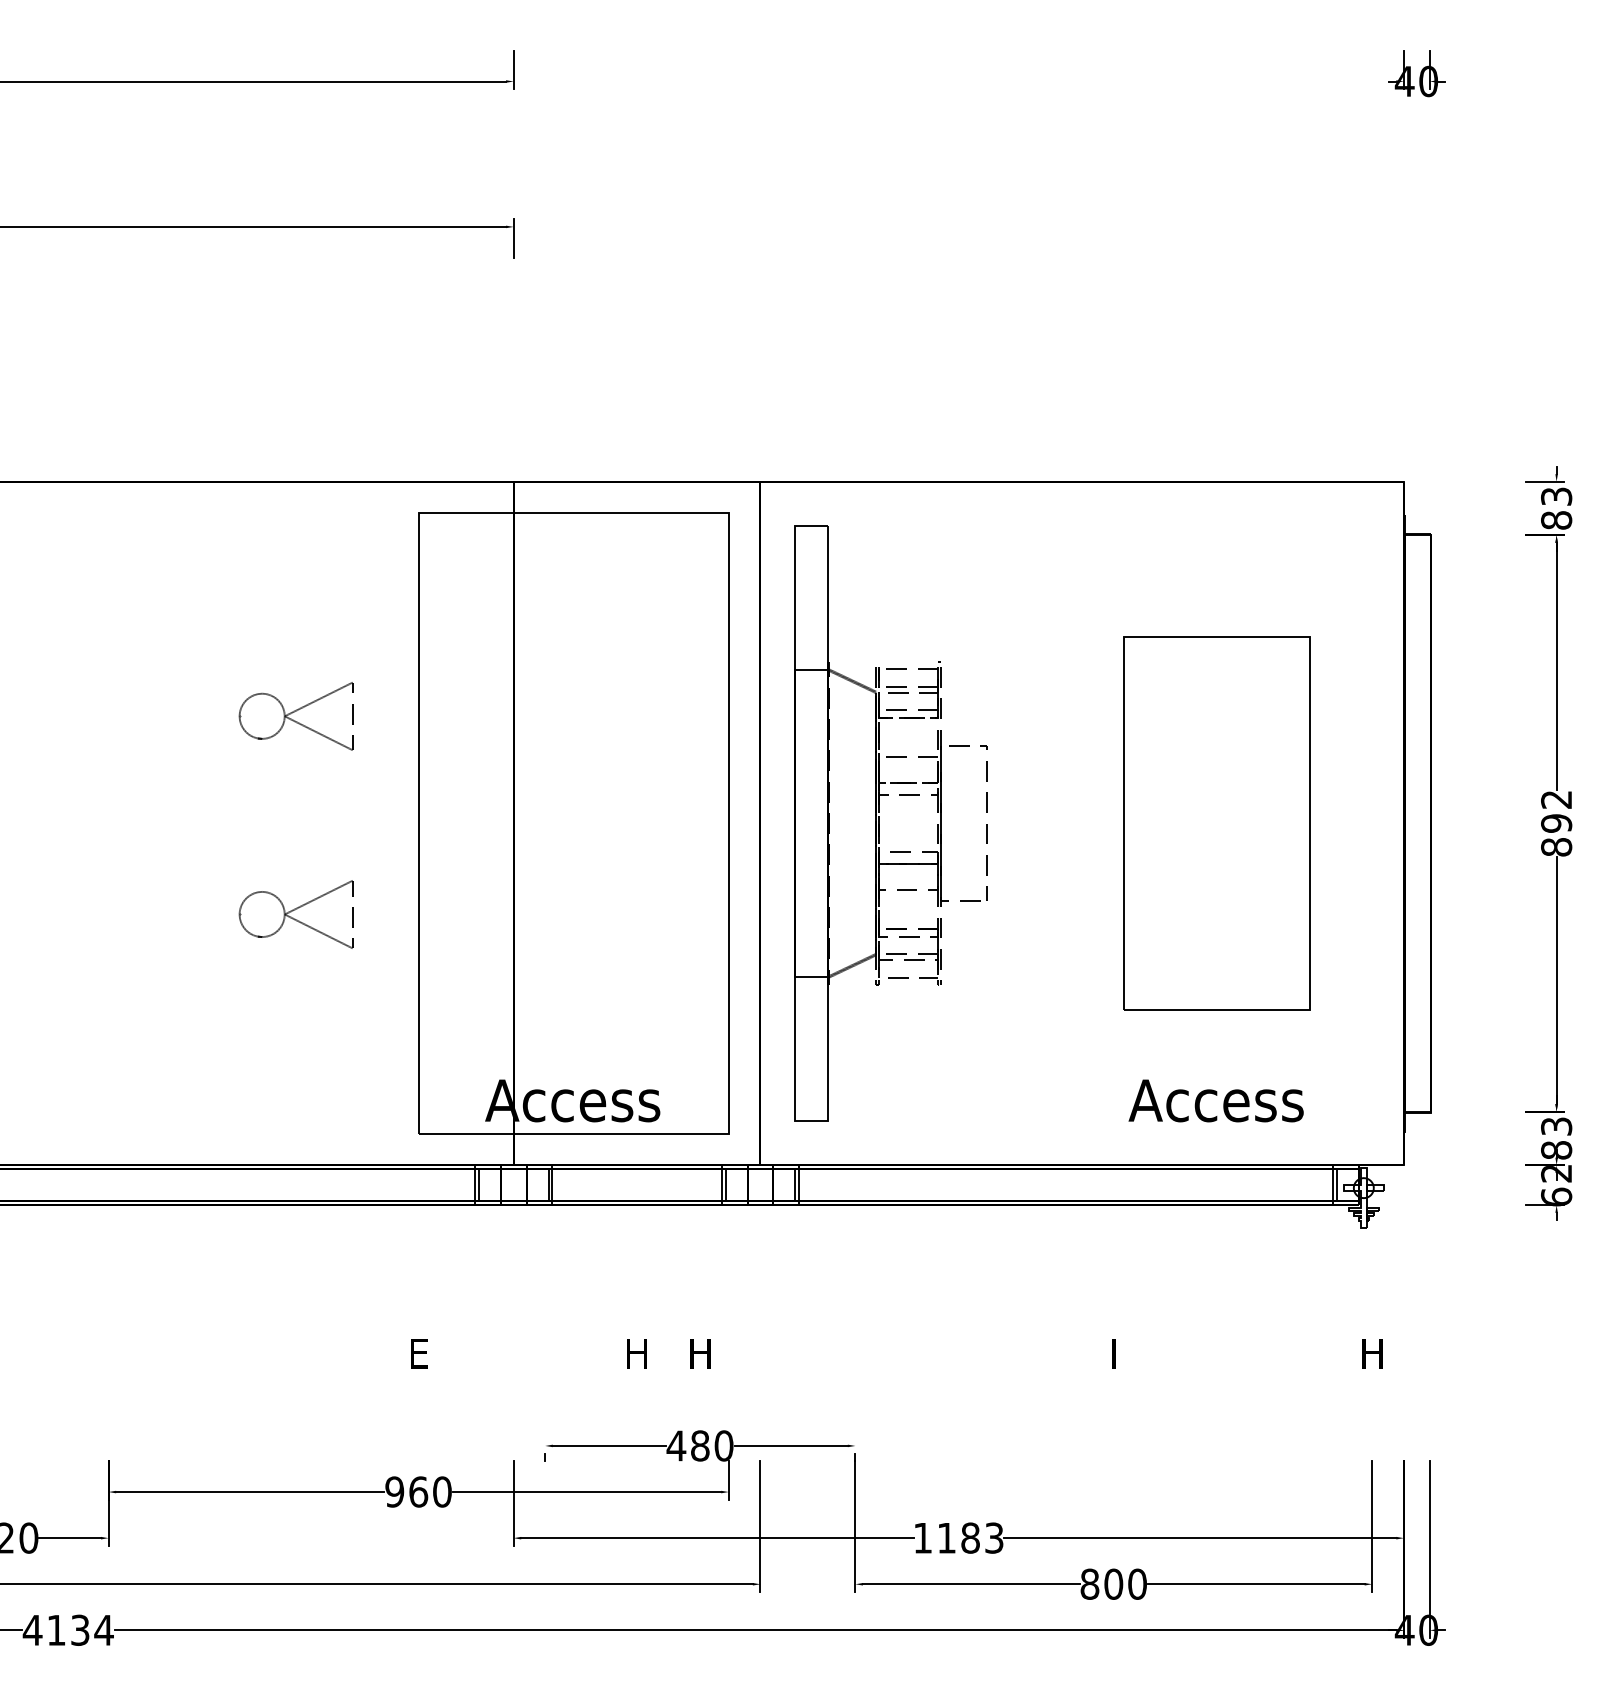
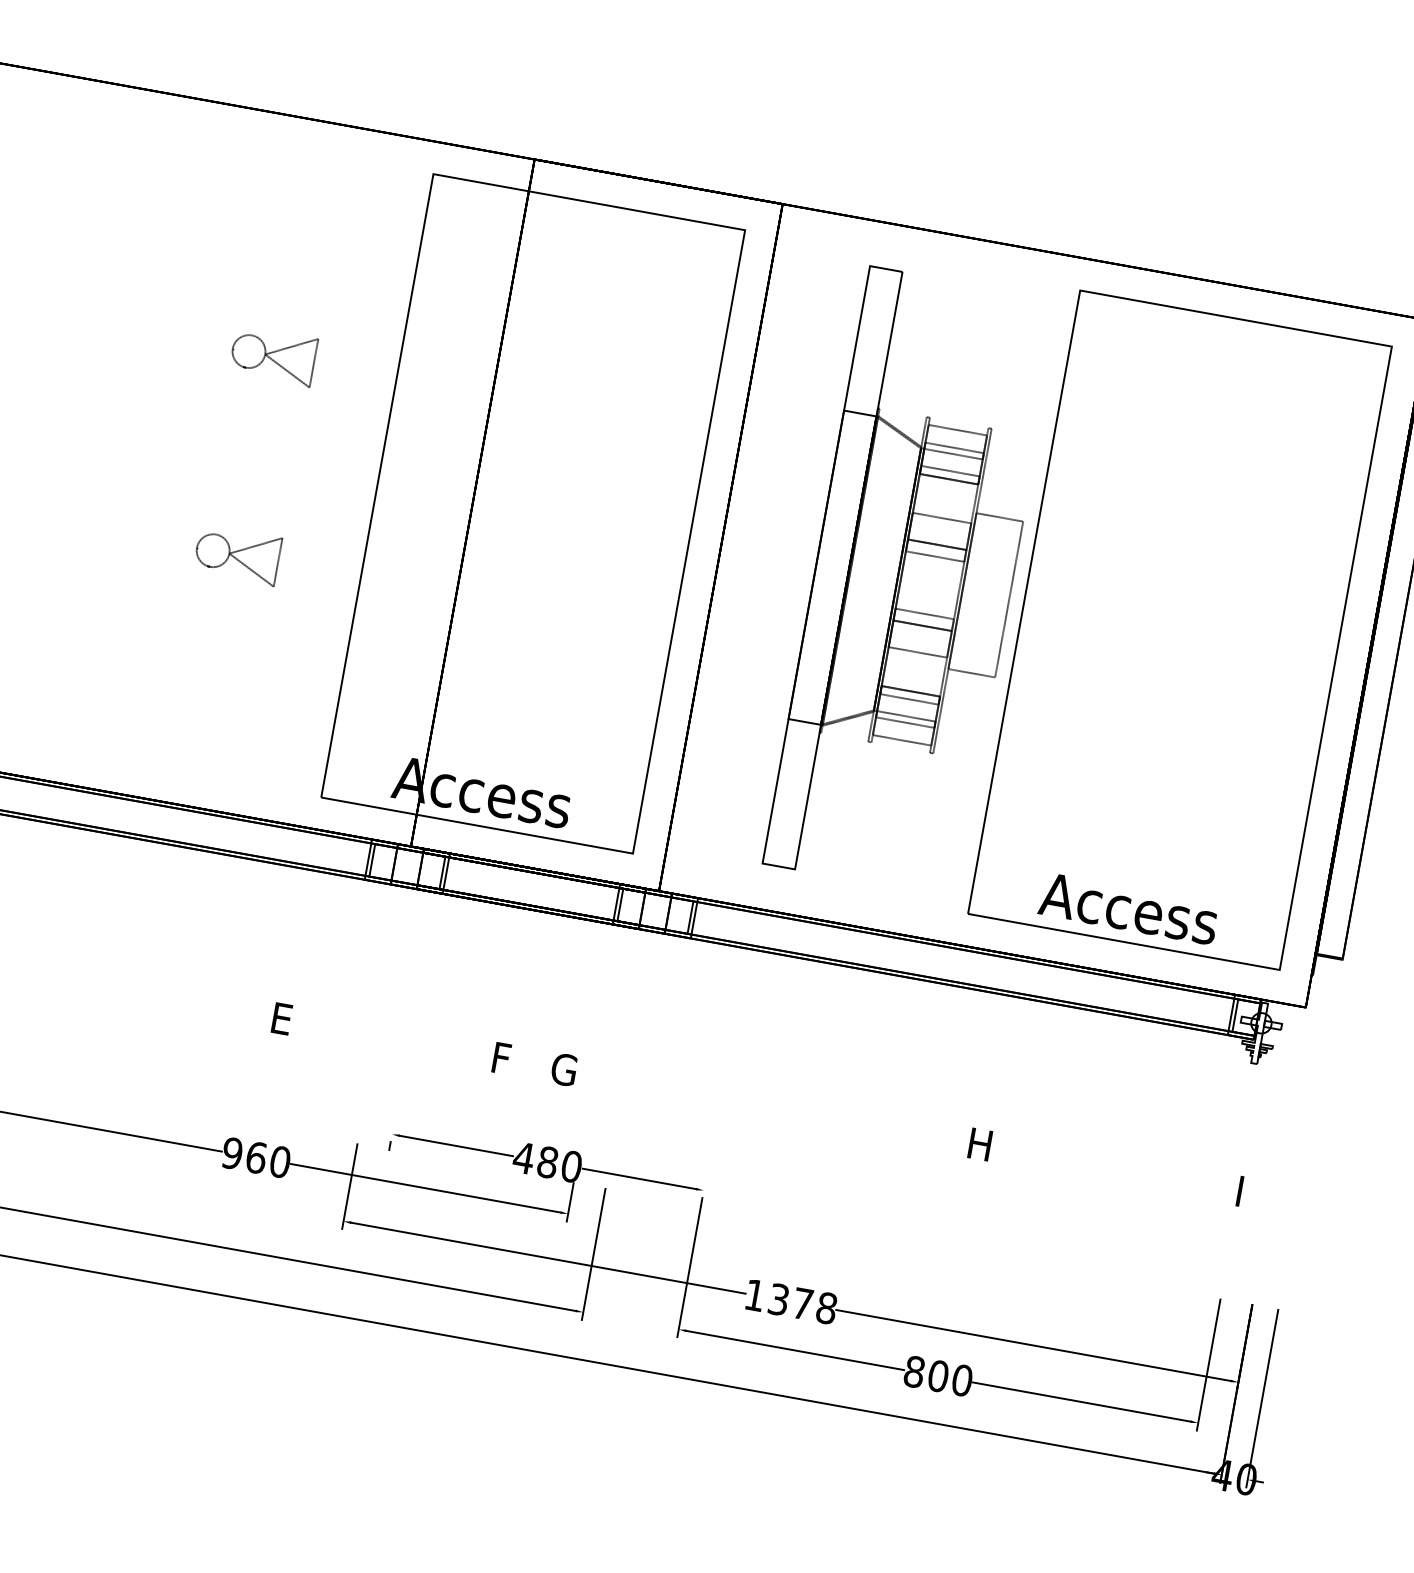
part: (295, 716) -> (272, 356), size x0.71
part: (879, 823) -> (900, 580), moved
part: (1216, 823) -> (1179, 630), size x1.67
part: (295, 914) -> (237, 555), size x0.71
text: (636, 1353) -> (500, 1057), H -> F
text: (699, 1353) -> (563, 1069), H -> G
text: (1113, 1353) -> (979, 1144), I -> H
text: (1372, 1353) -> (1240, 1191), H -> I
text: (970, 1537) -> (802, 1303), 1183 -> 1378

